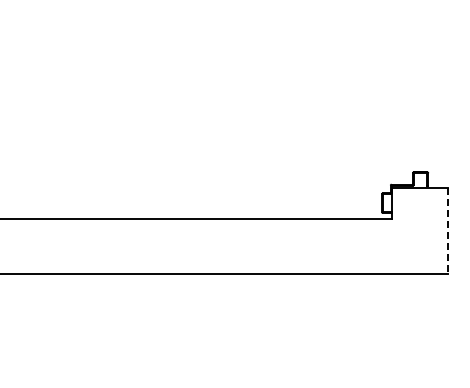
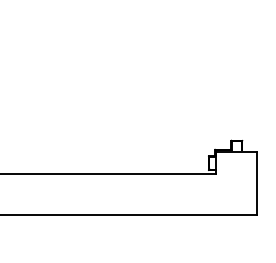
line: (447, 231) -> (256, 183), dashed -> solid

